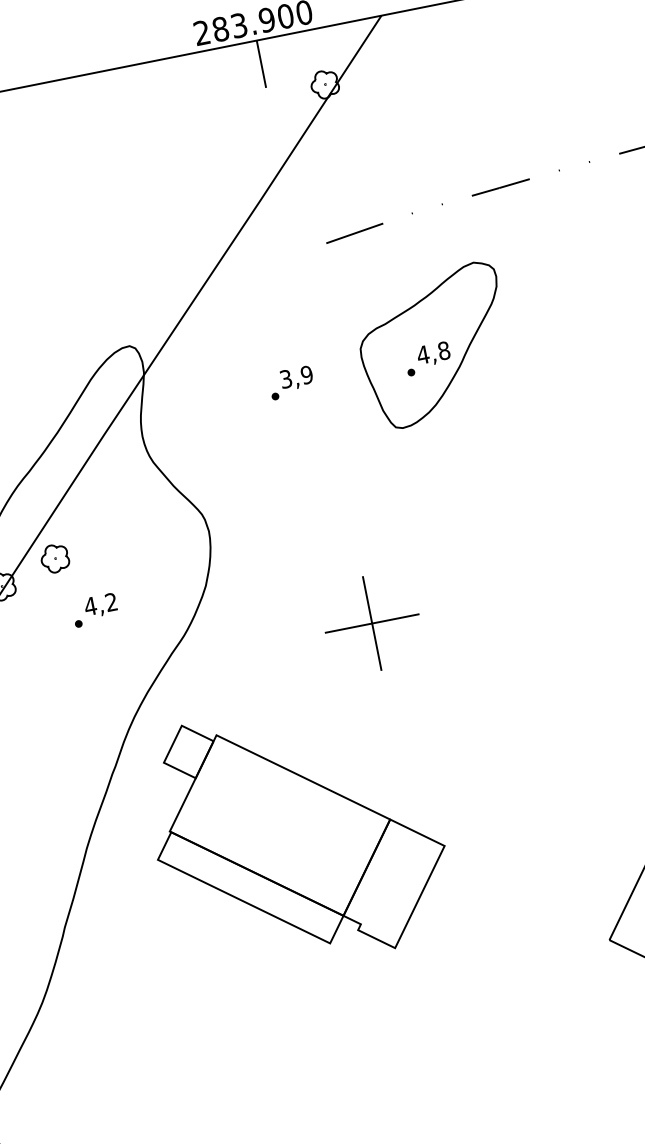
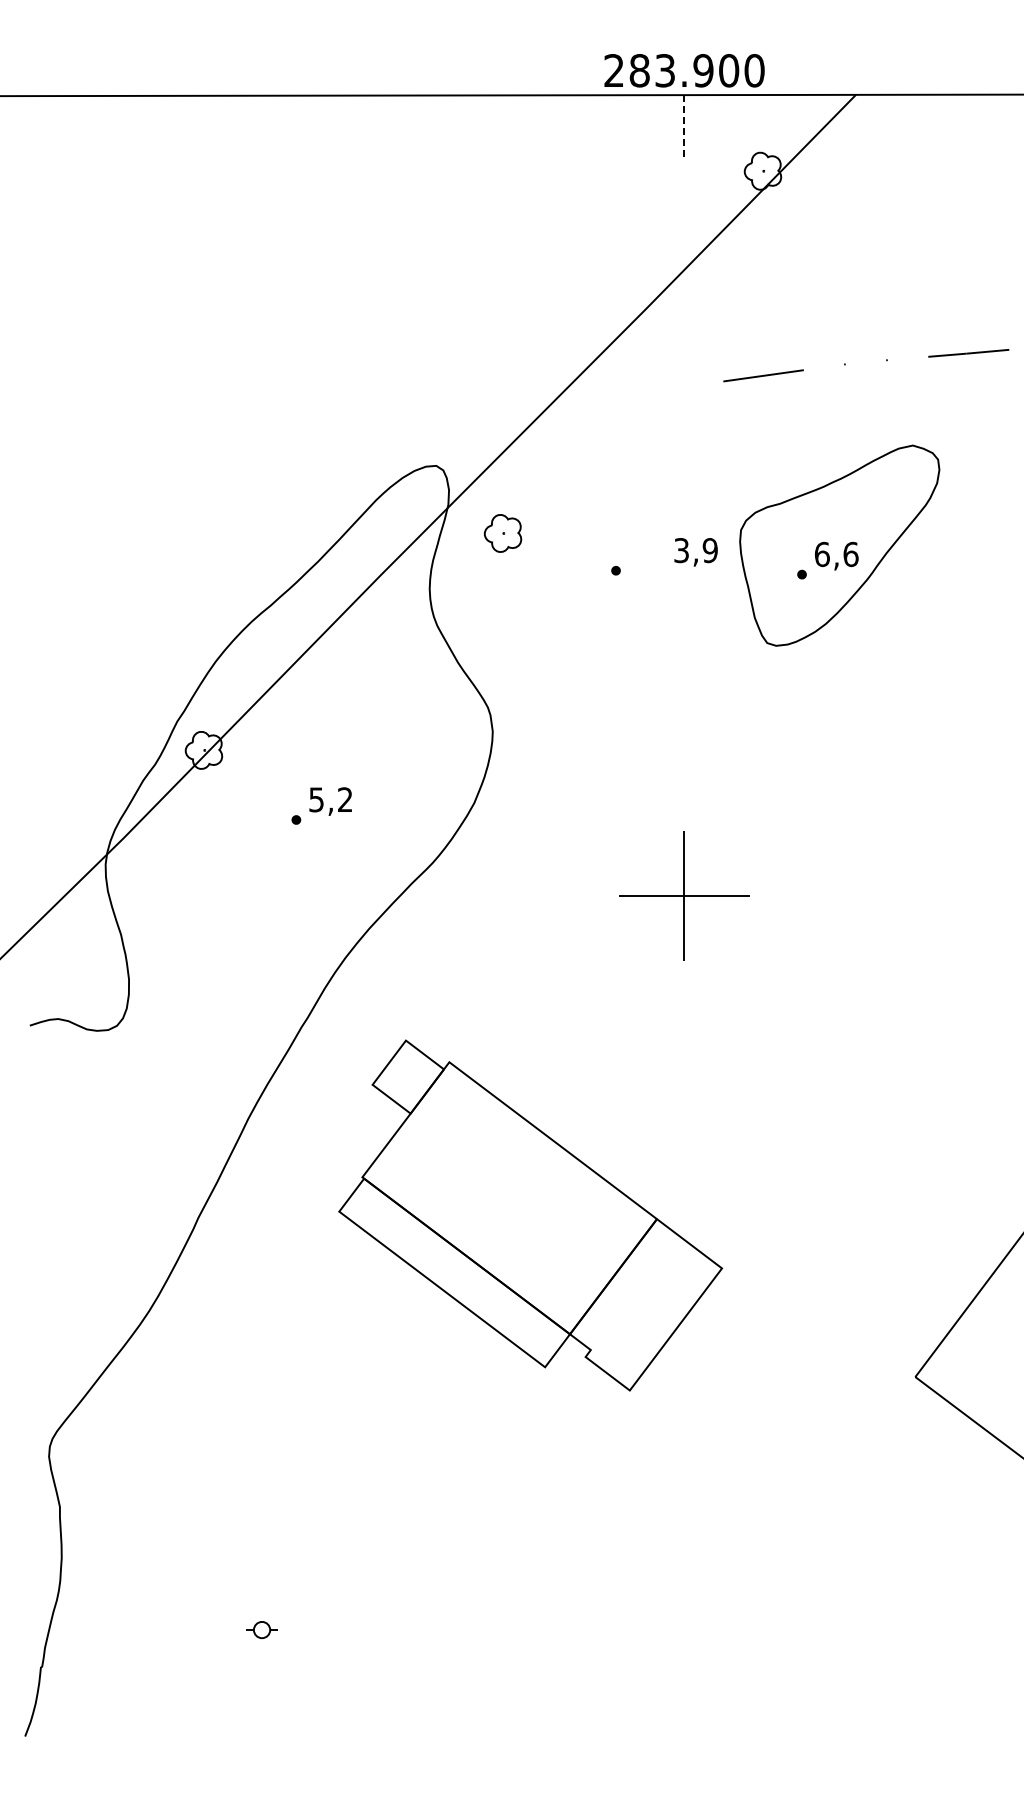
line: (261, 64) -> (684, 127), solid -> dashed
text: (433, 352) -> (836, 554), 4,8 -> 6,6
text: (296, 378) -> (695, 552), moved
part: (54, 558) -> (502, 533), moved
text: (90, 606) -> (316, 799), 4,2 -> 5,2
part: (297, 835) -> (530, 1215), moved

